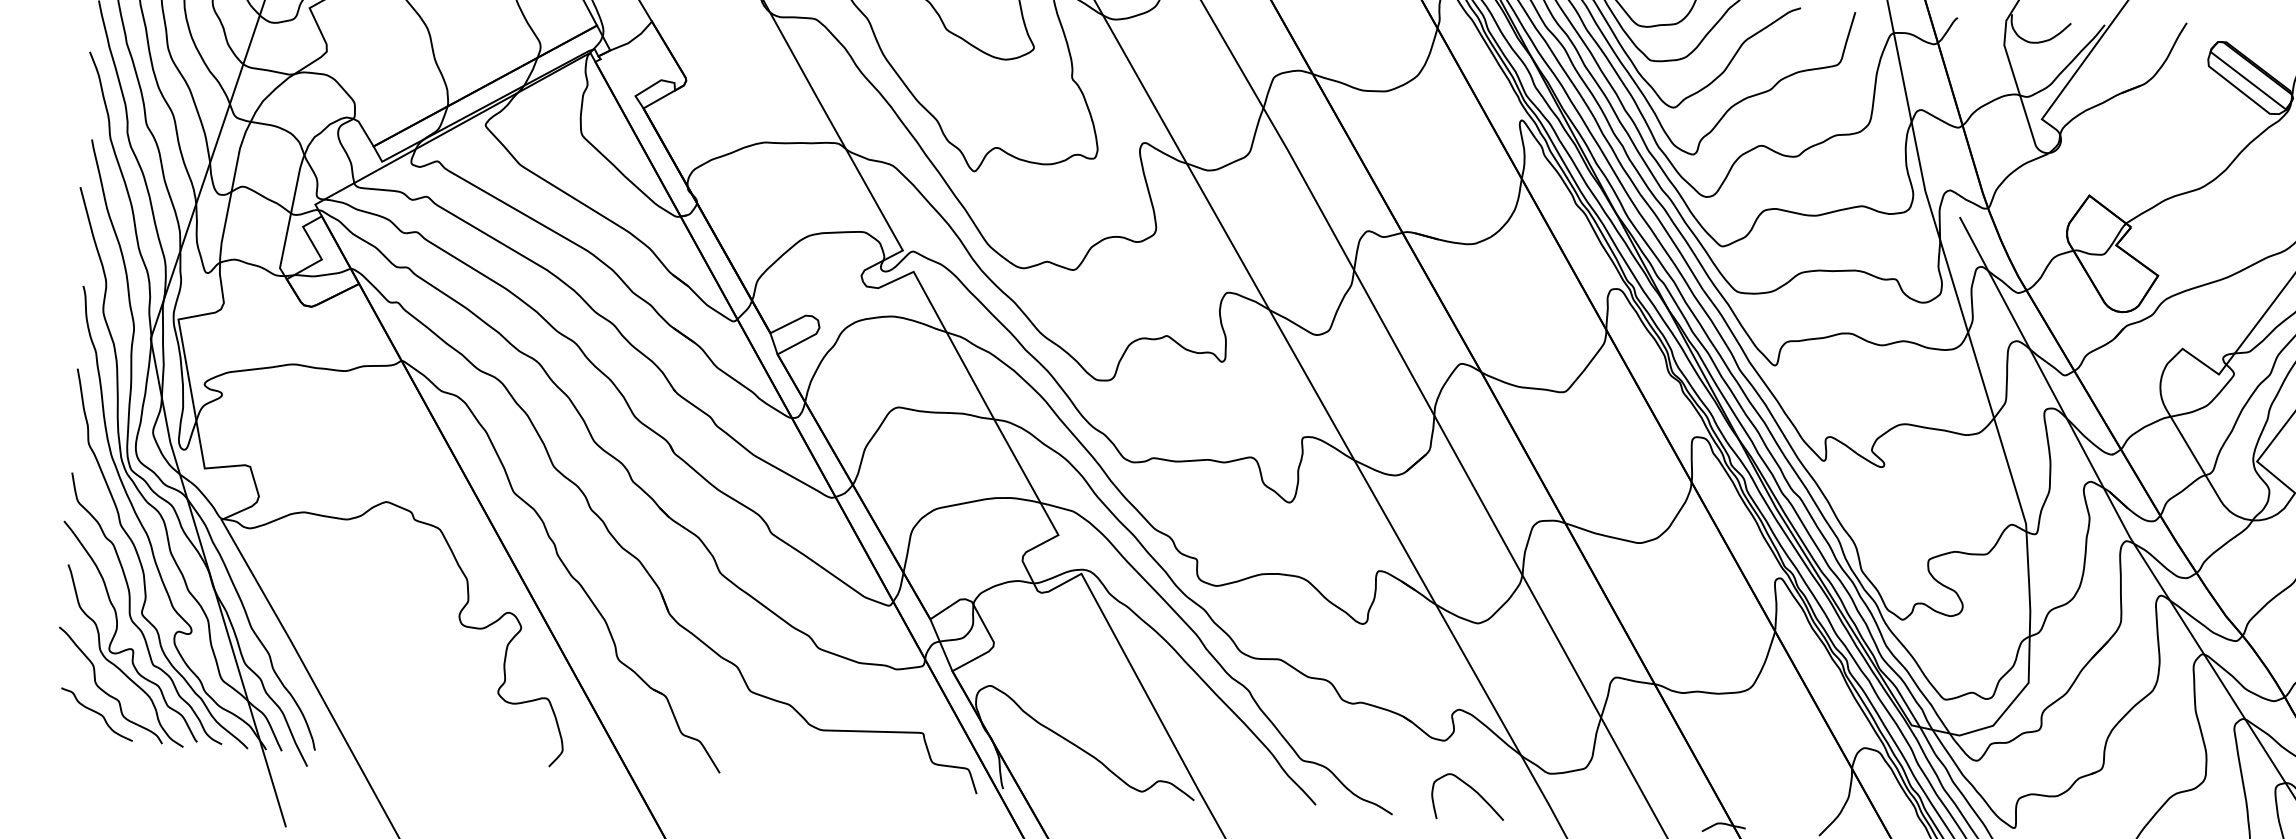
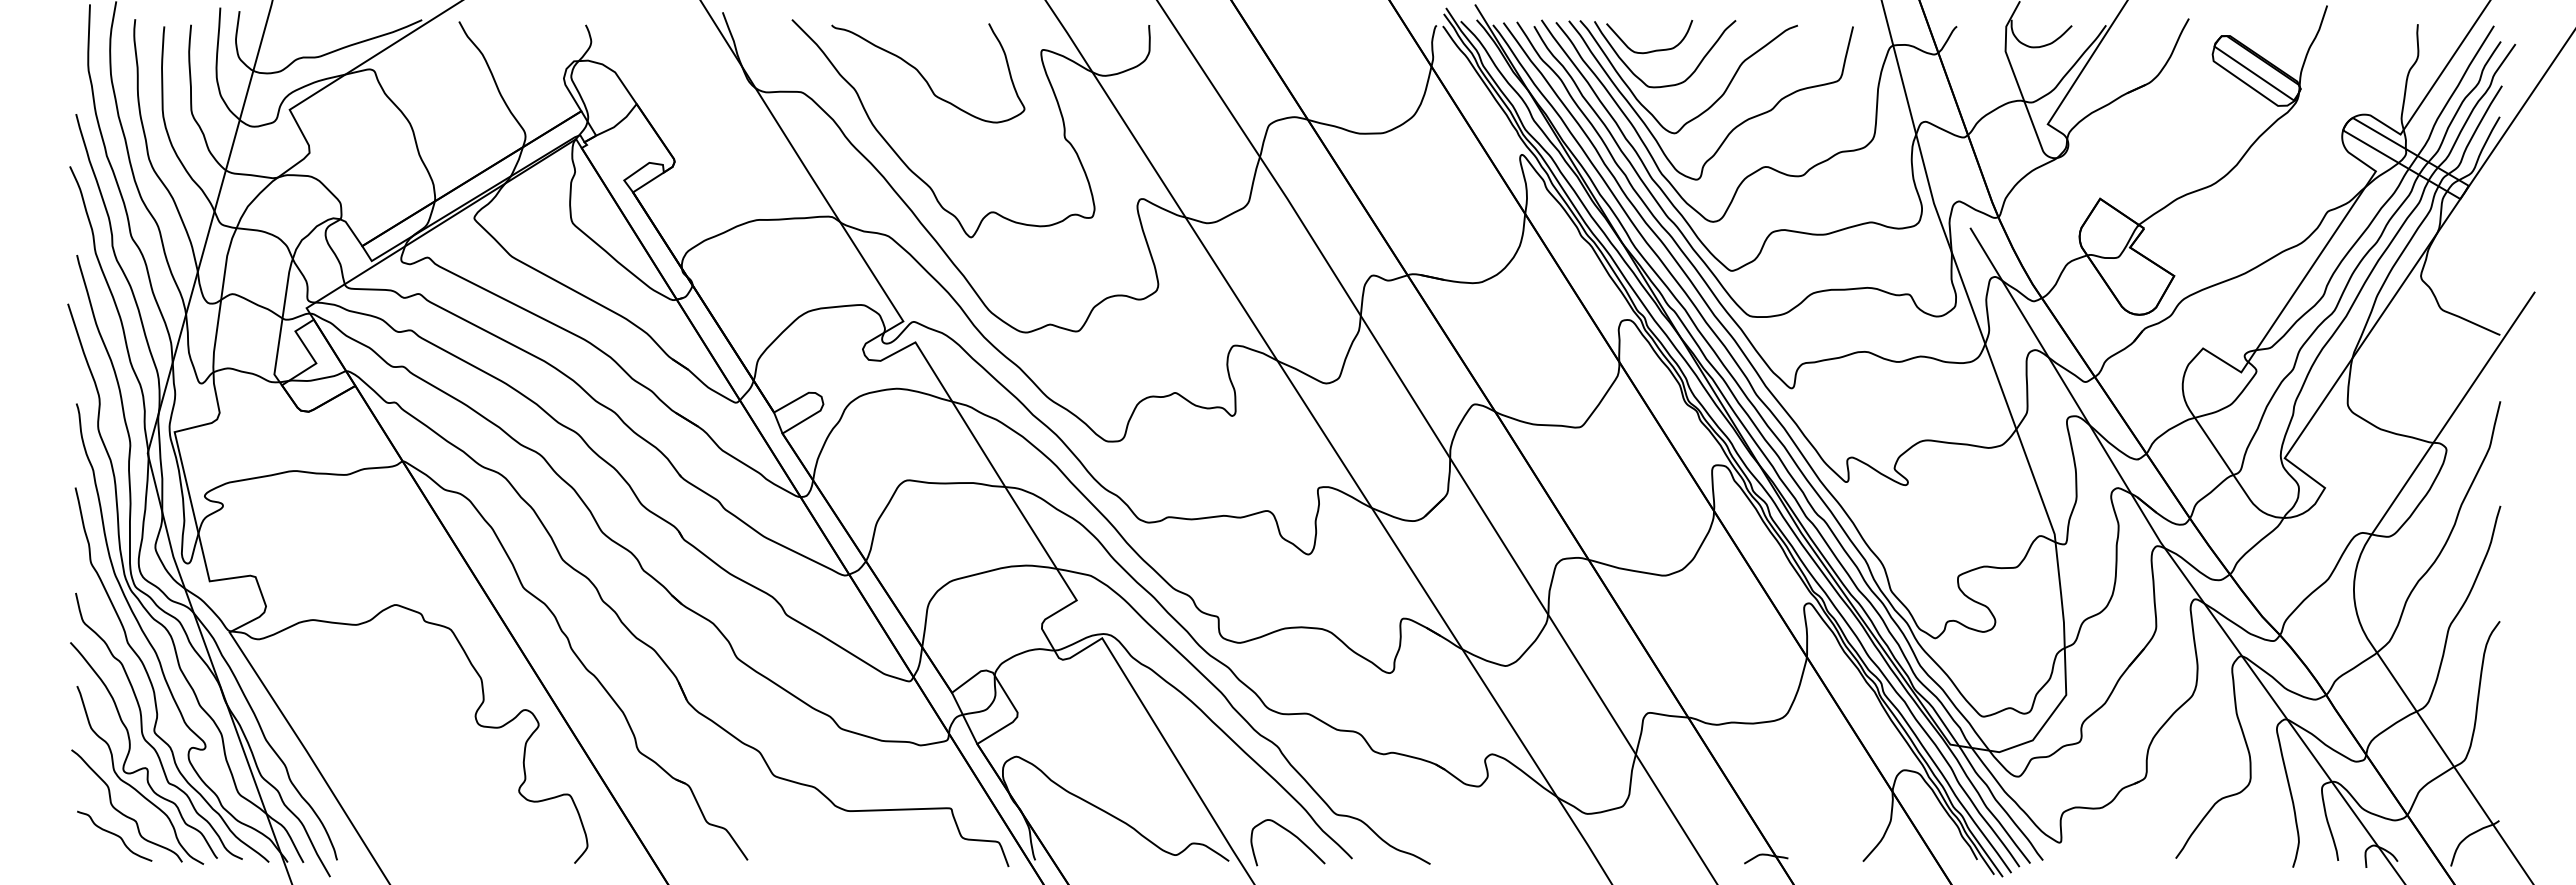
curve: (1473, 790) -> (1292, 835), moved

